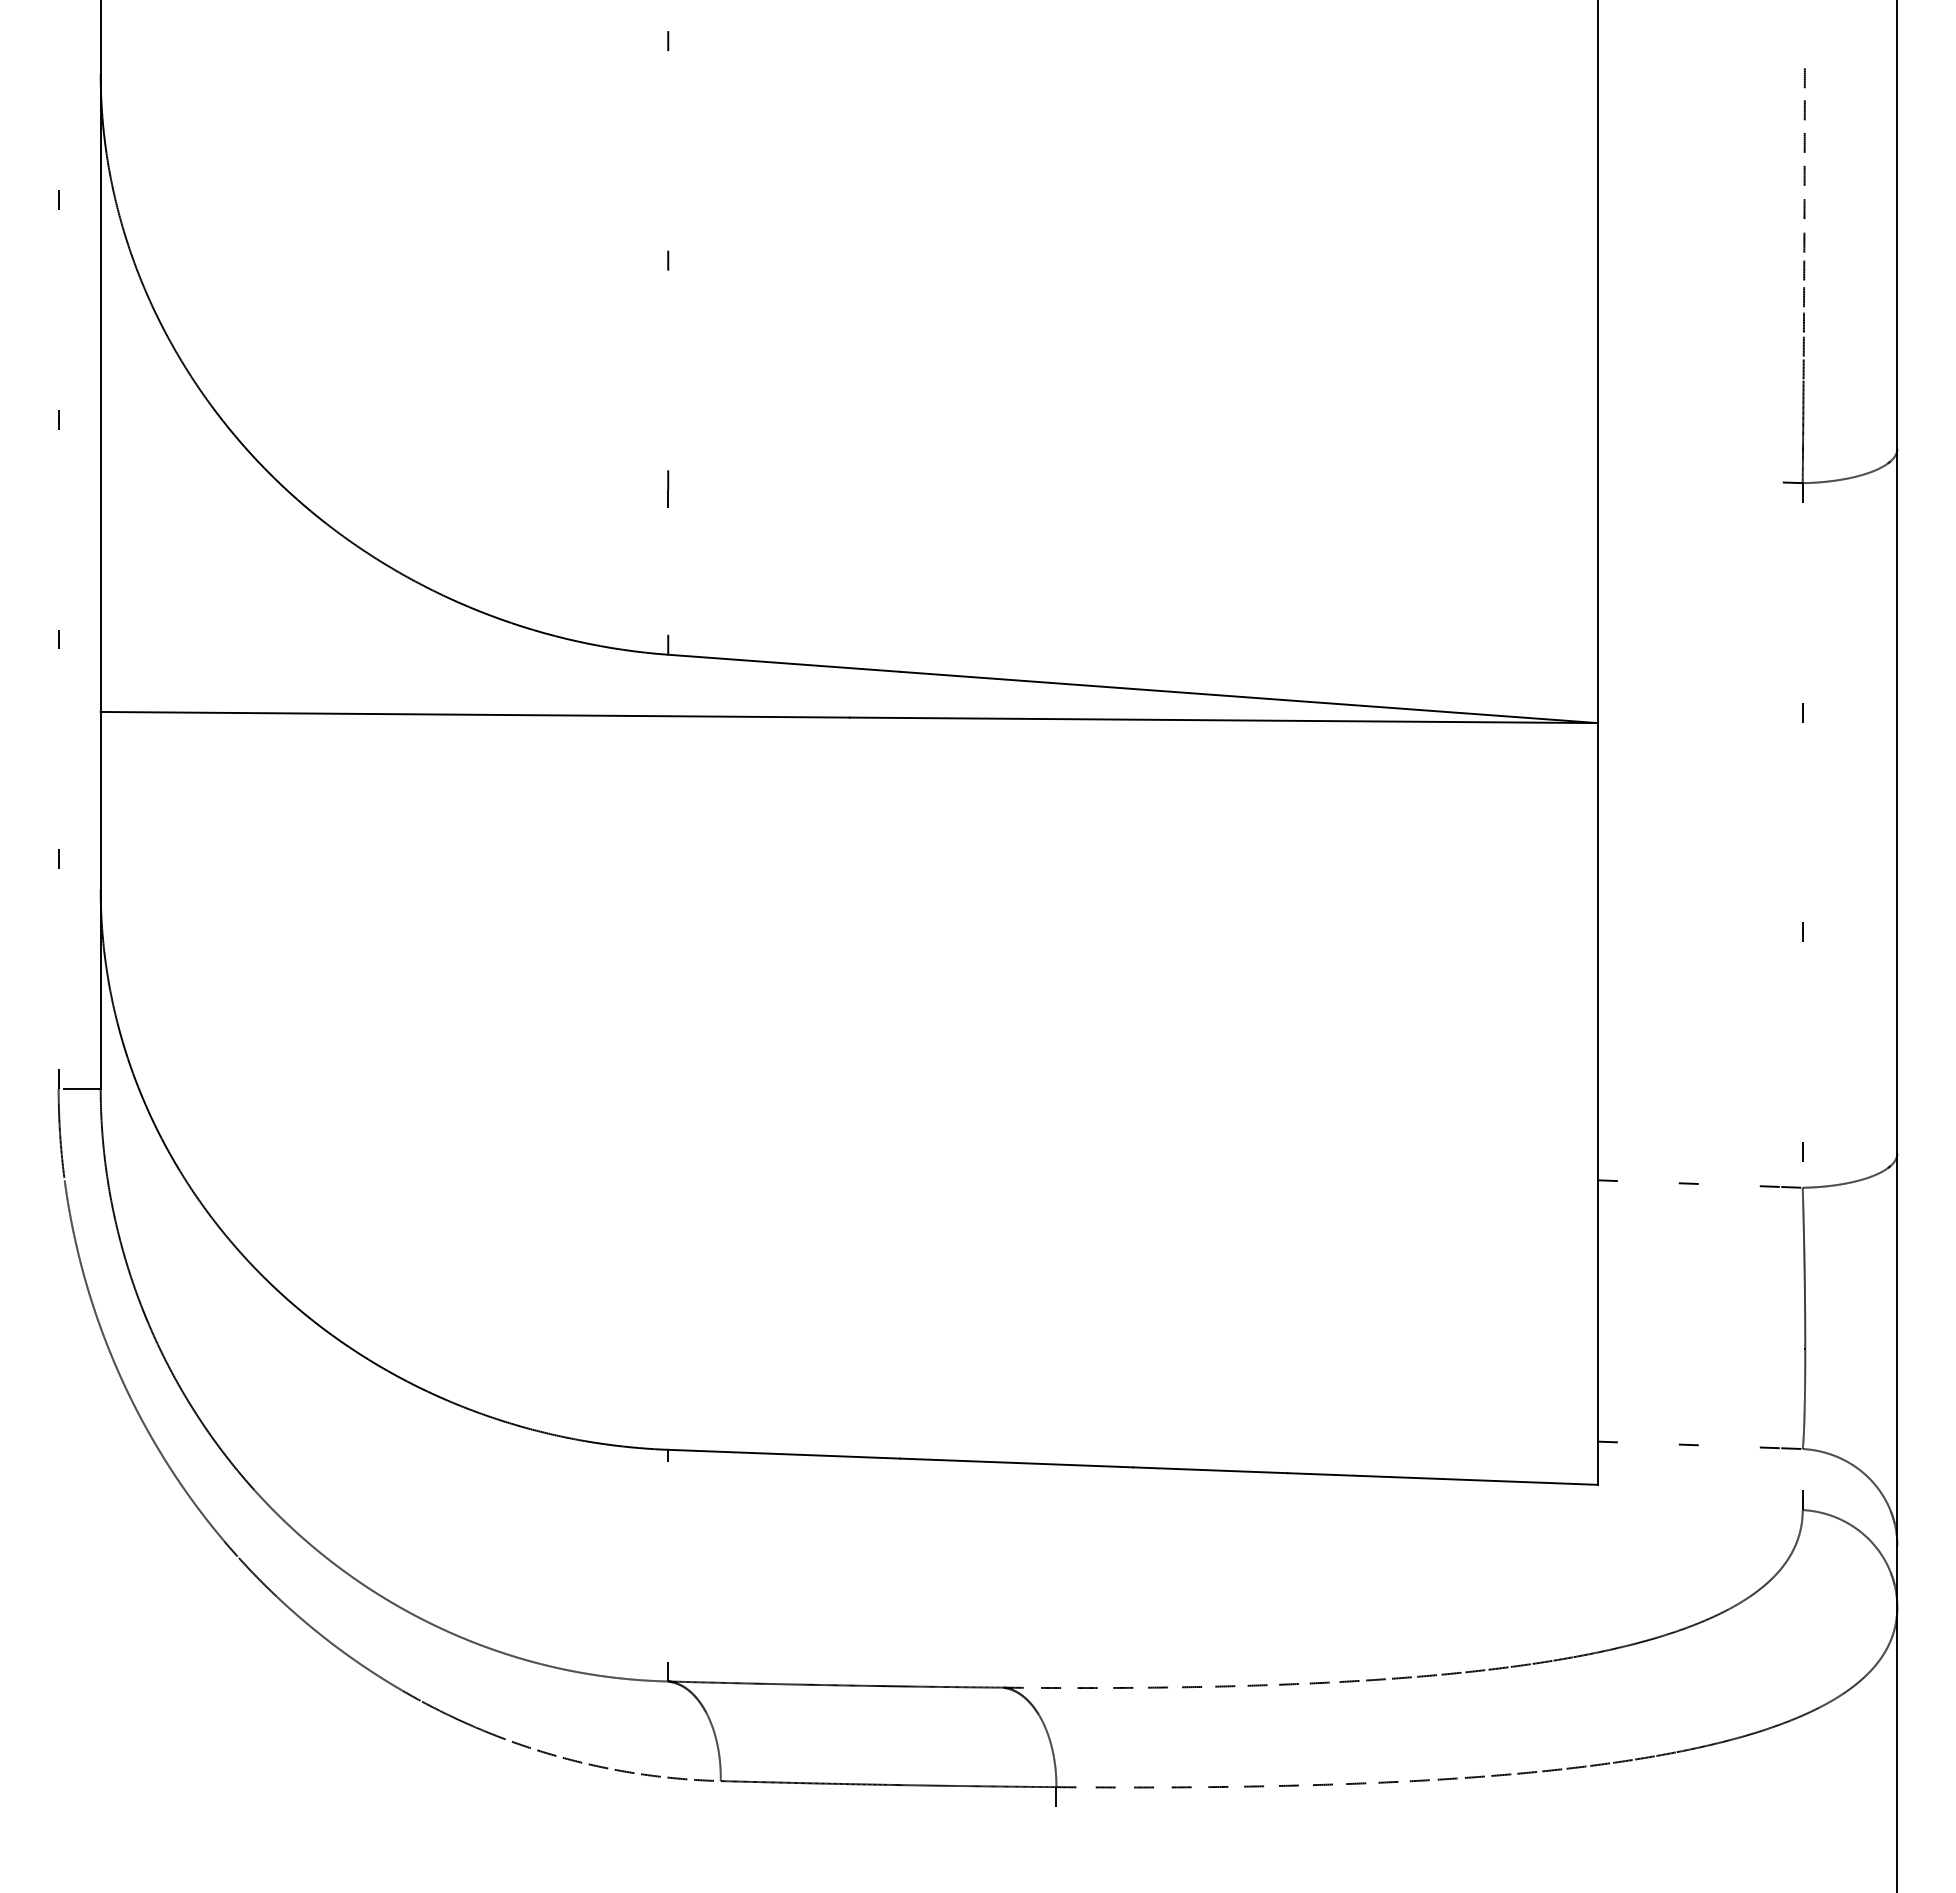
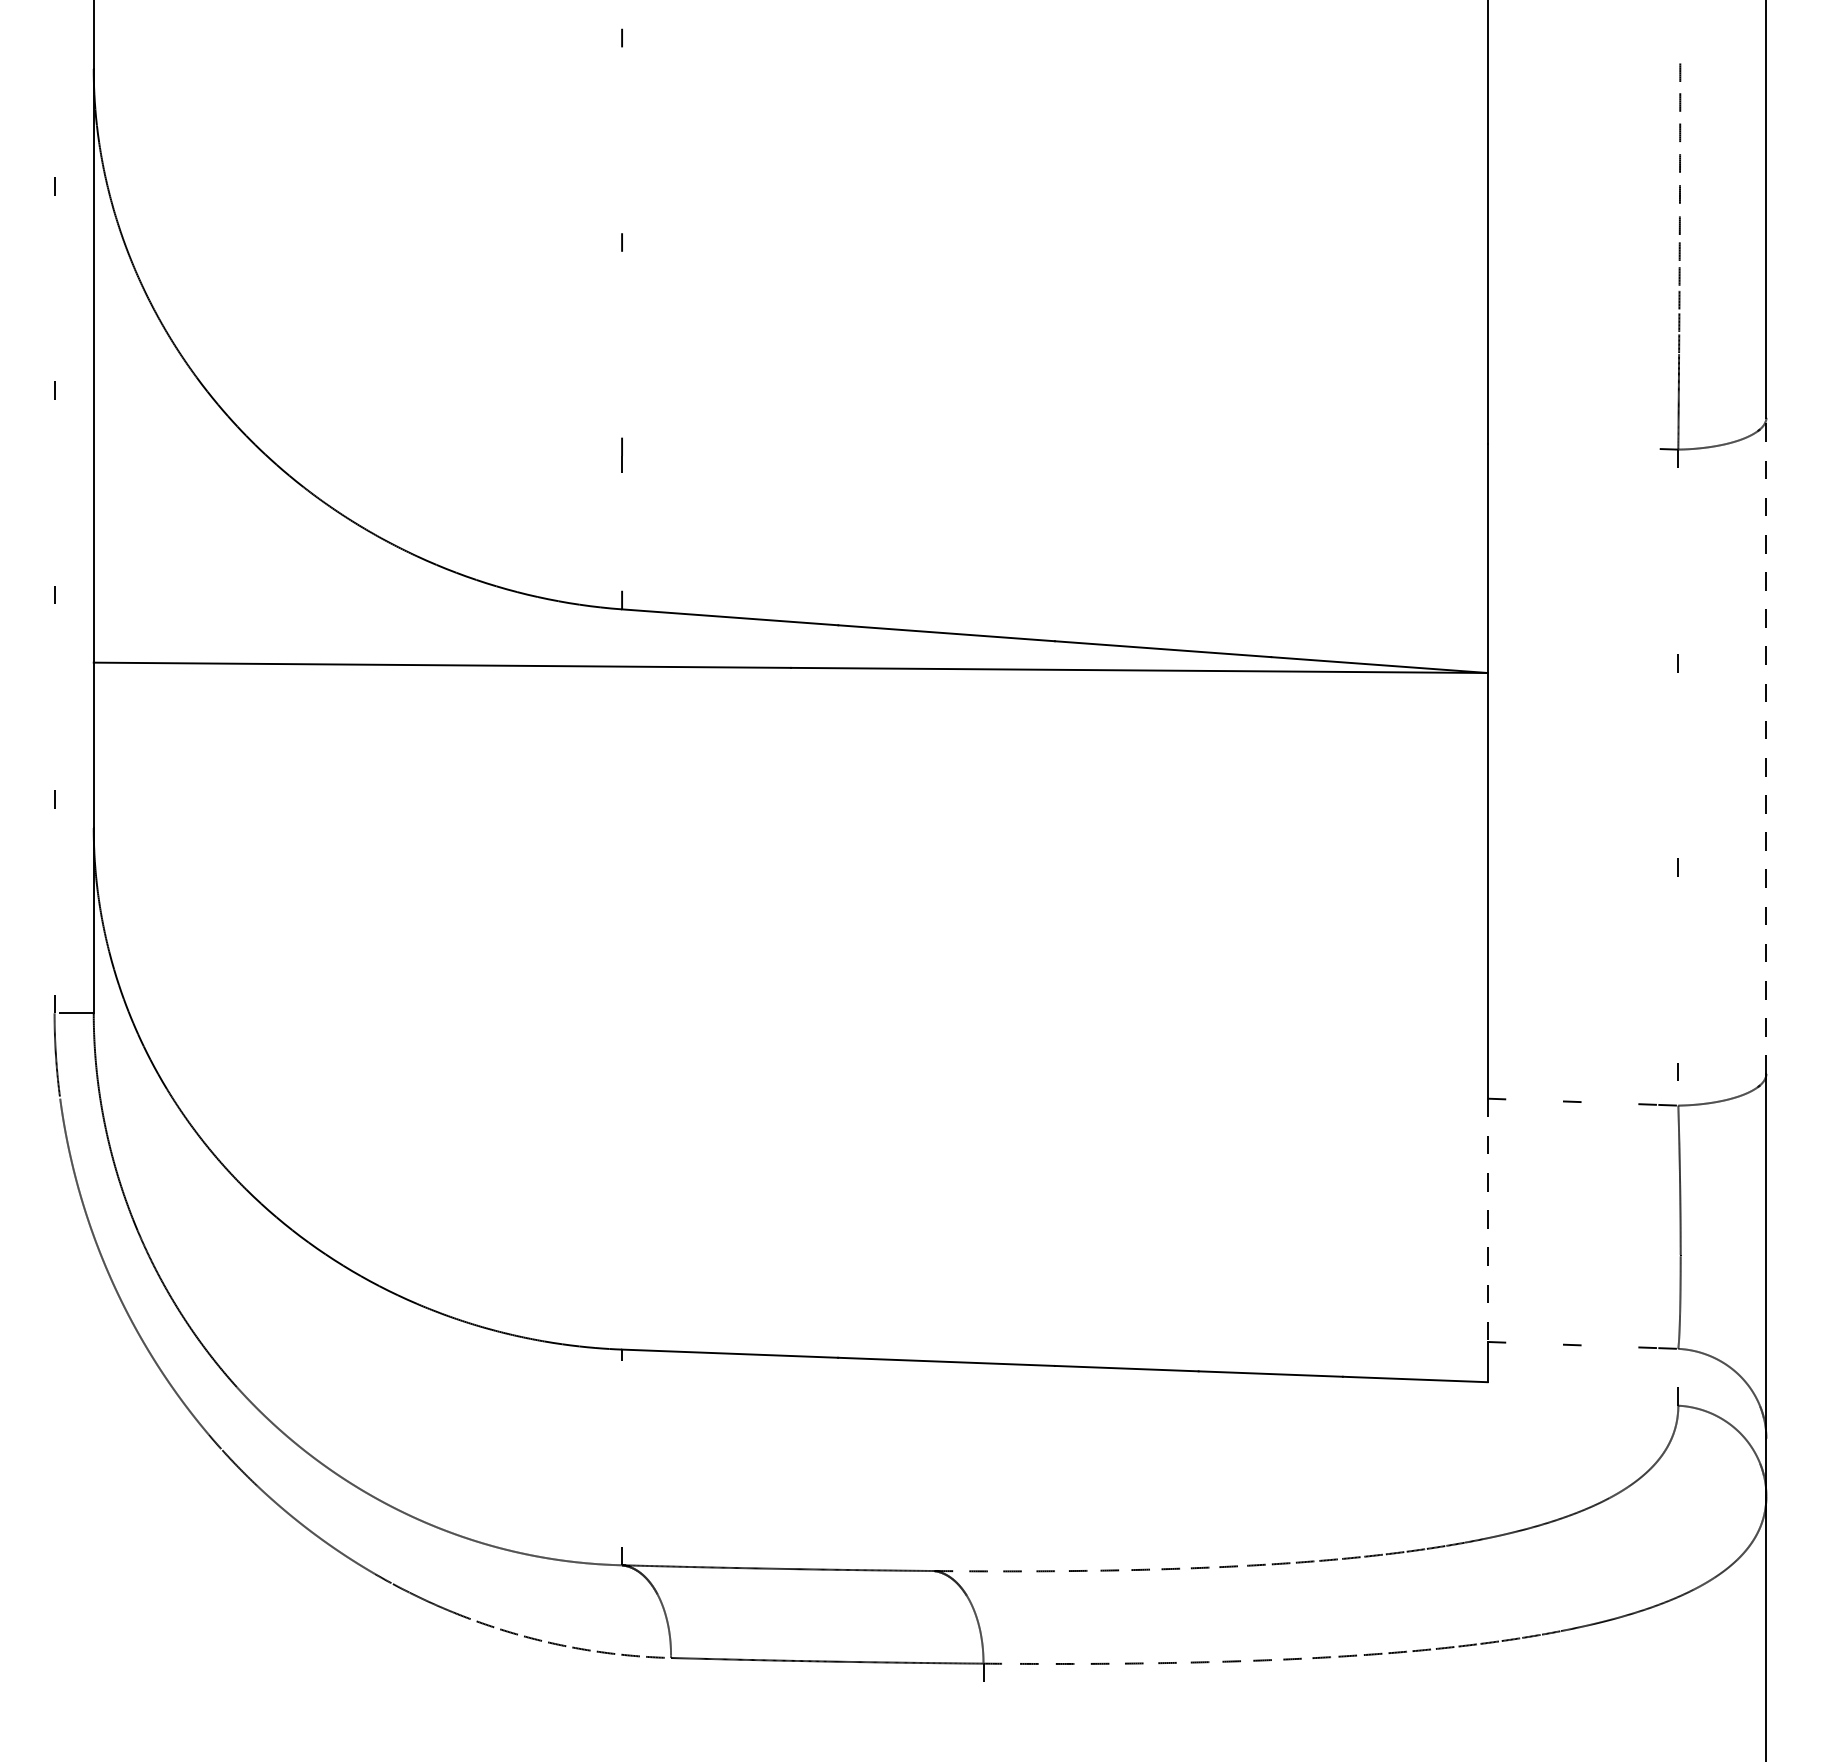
line: (1897, 800) -> (1766, 745), solid -> dashed
line: (1597, 1310) -> (1487, 1219), solid -> dashed

